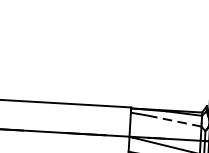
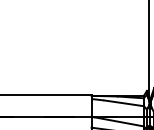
line: (175, 121) -> (124, 103), dashed -> solid

